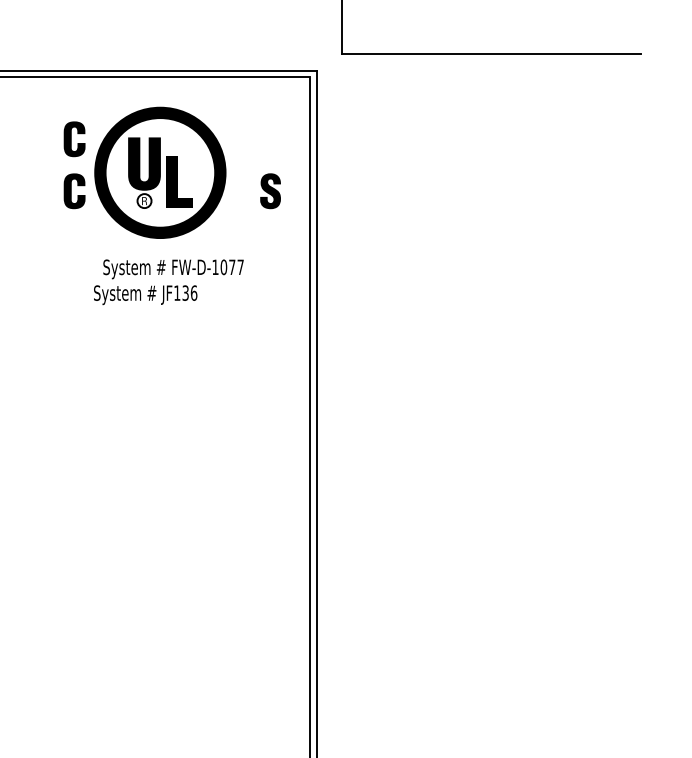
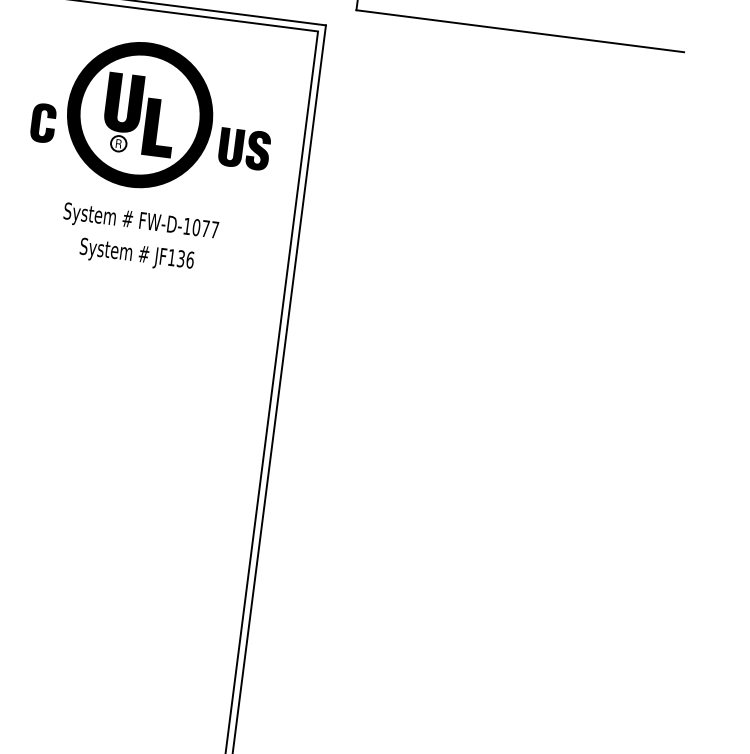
part: (74, 139) -> (50, 66), removed
fill: (245, 191) -> (230, 147), added
text: (145, 295) -> (136, 255), moved

